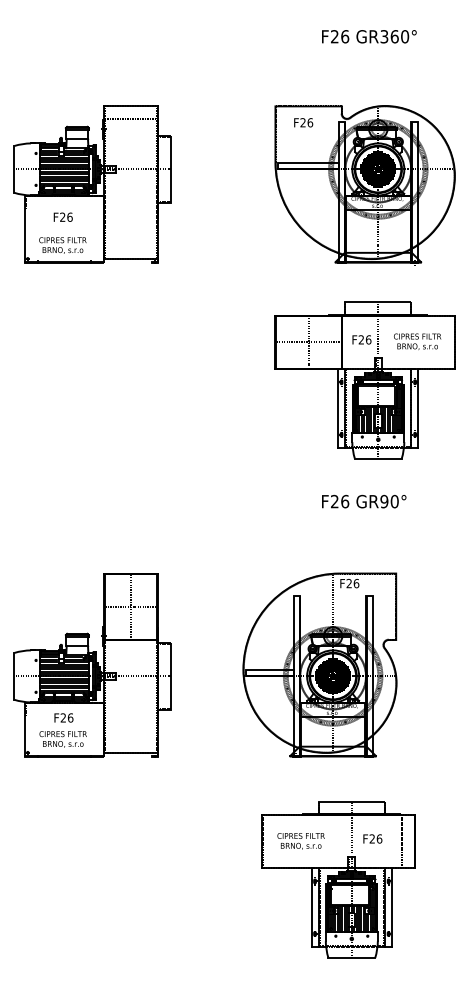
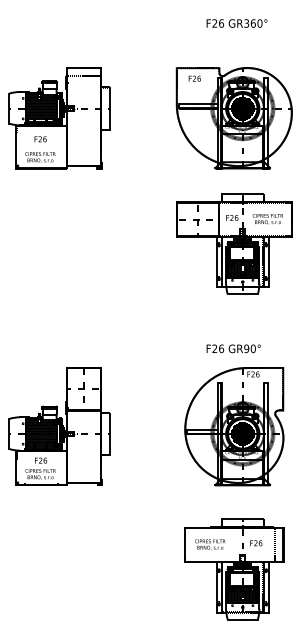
text: (363, 501) -> (233, 348), moved
part: (320, 664) -> (234, 426), moved
part: (338, 879) -> (234, 569), moved

